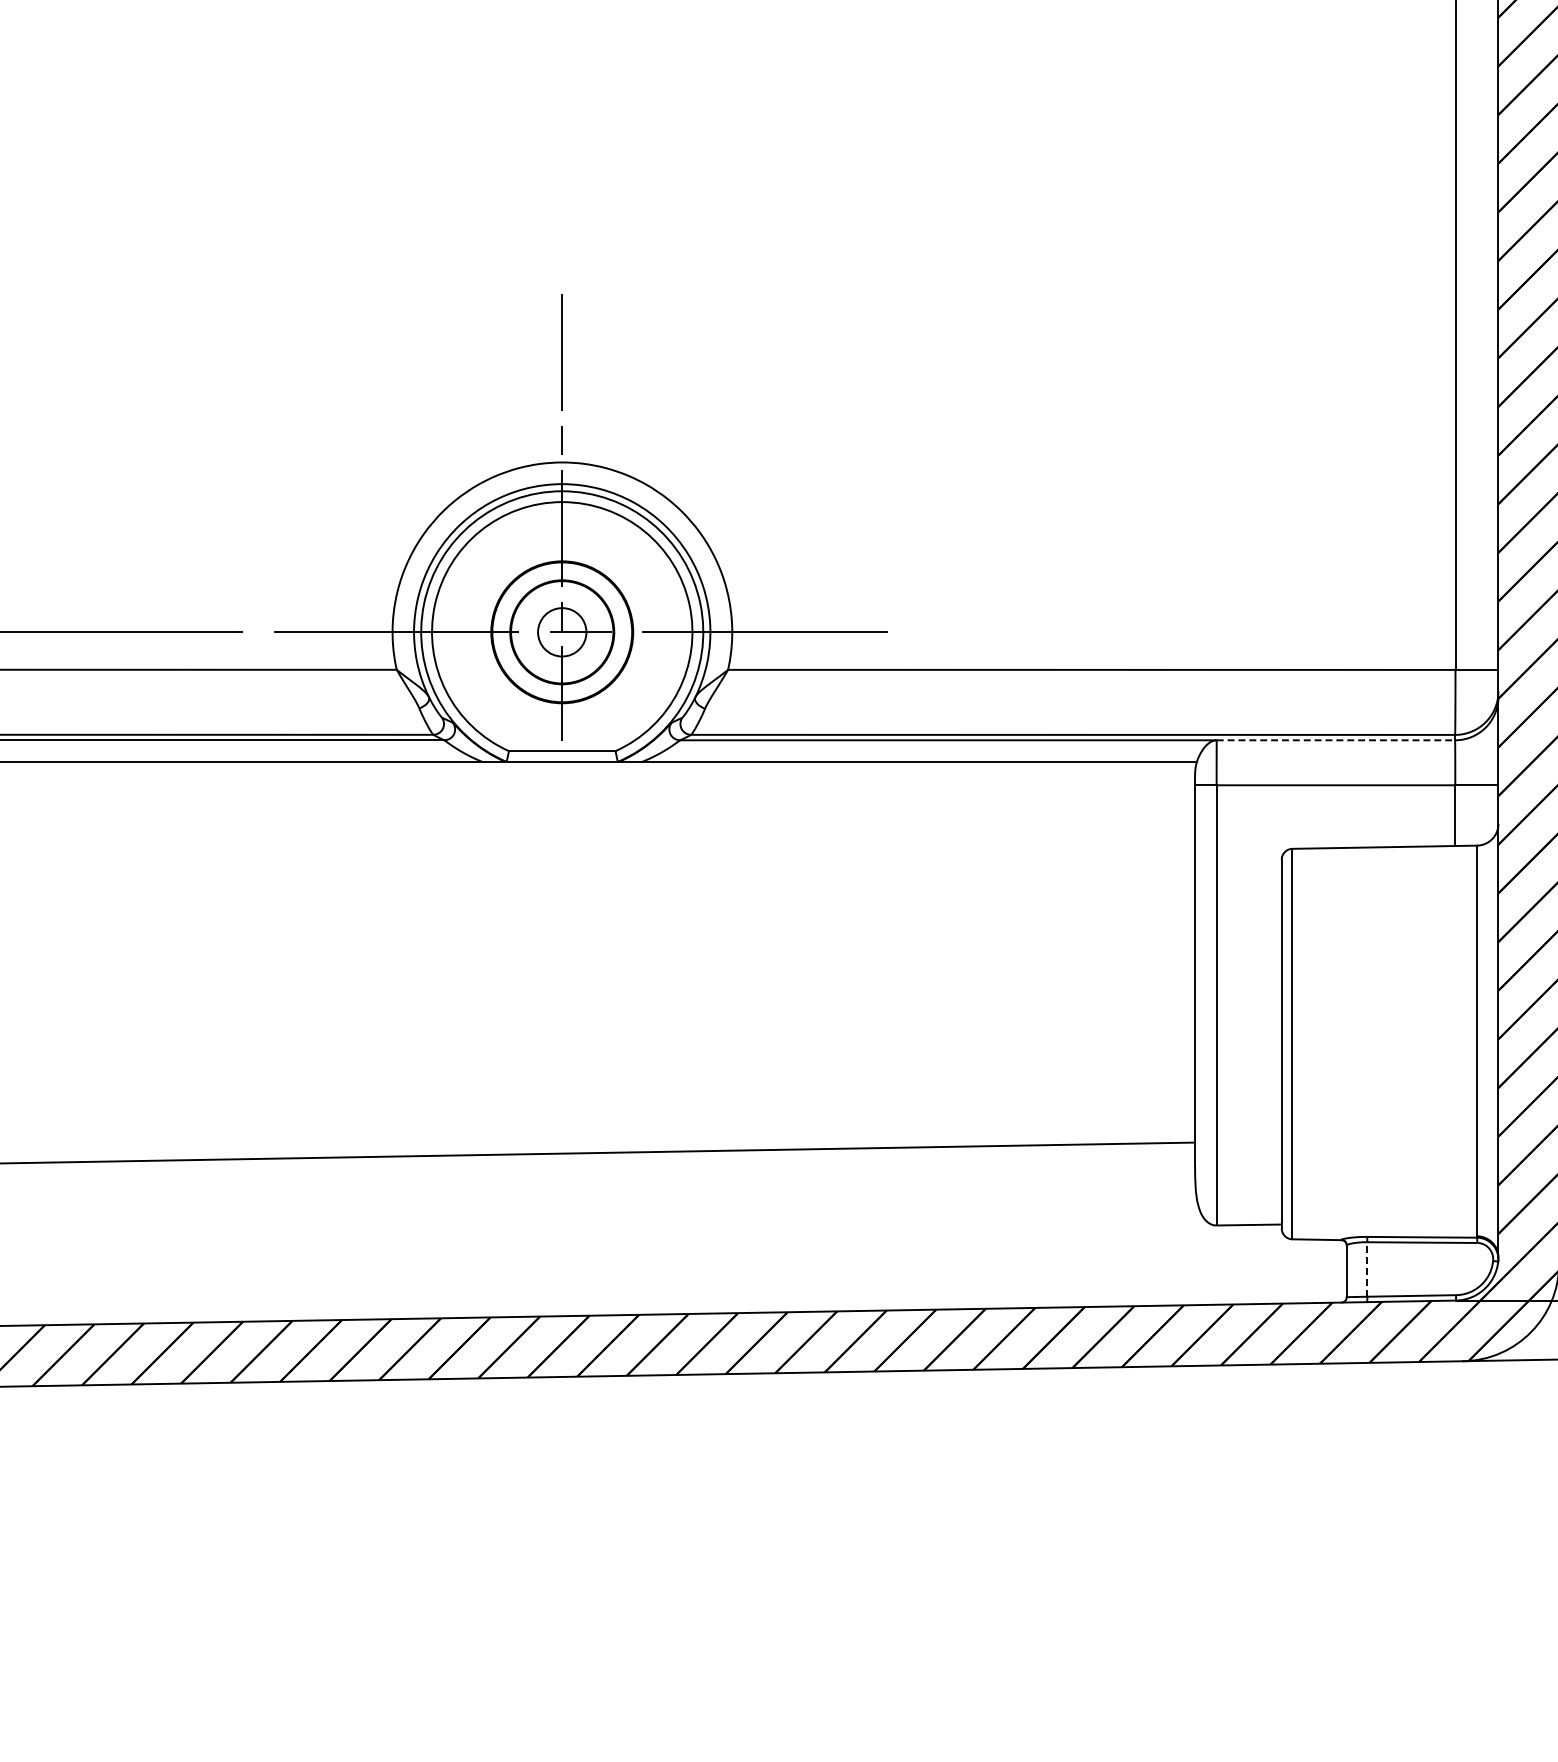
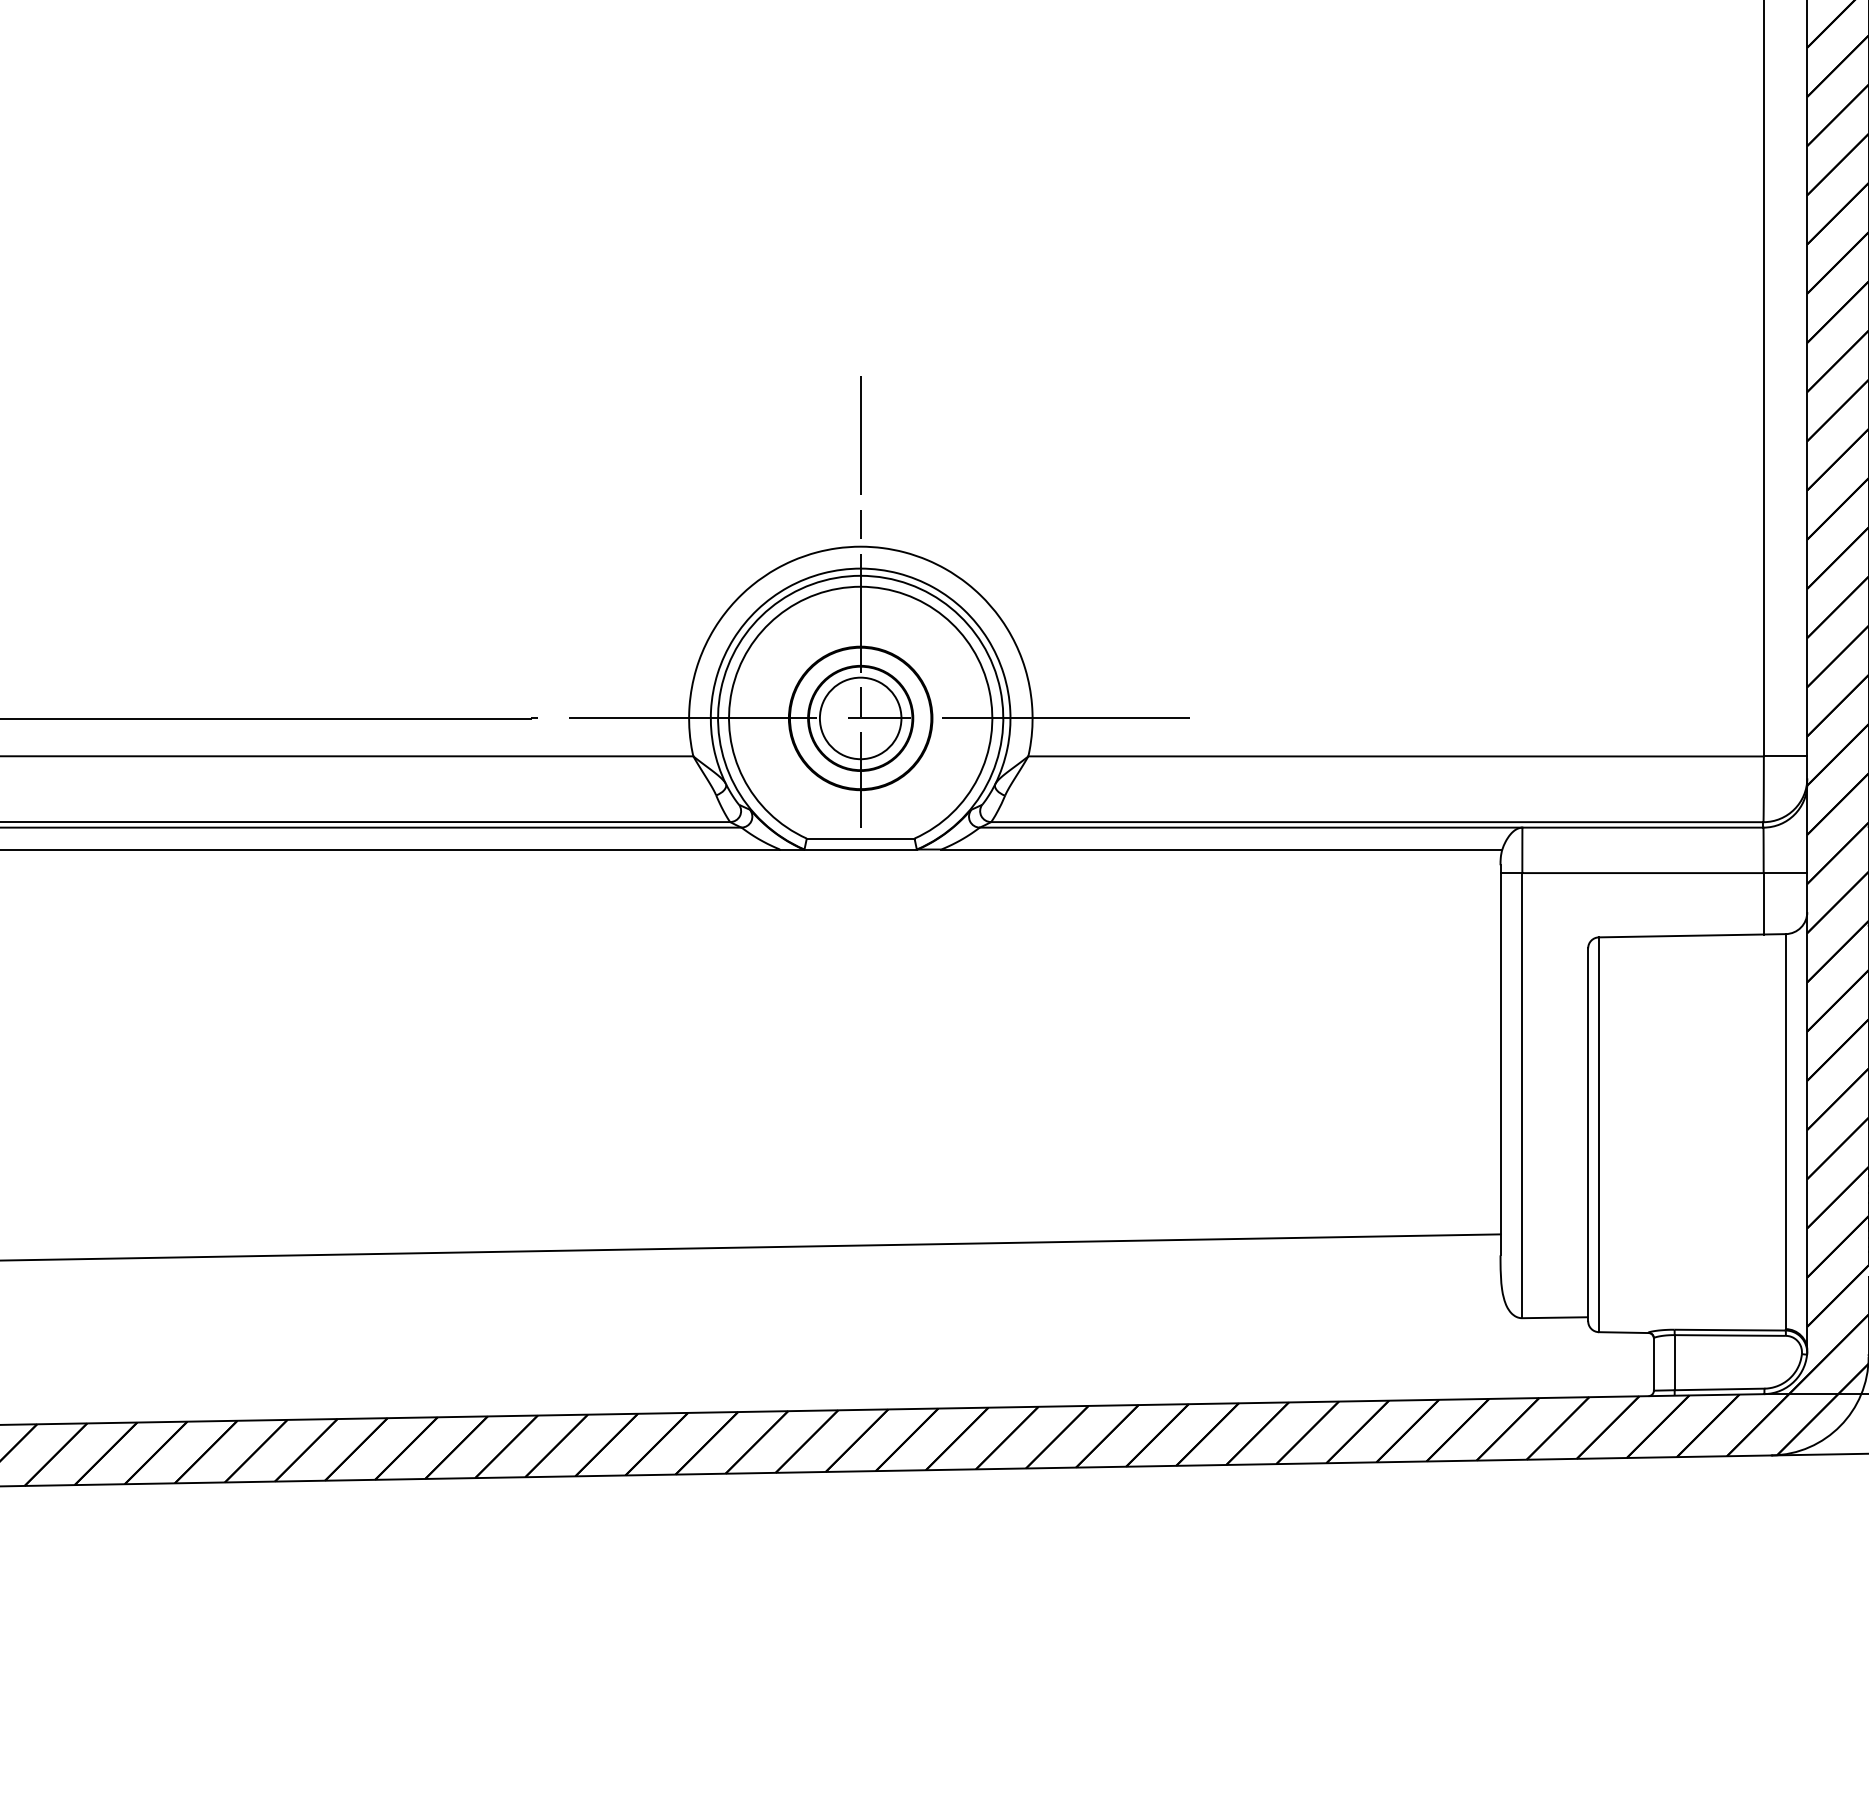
circle: (562, 632) -> (860, 718), size x1.67
line: (1335, 740) -> (1642, 827), dashed -> solid
line: (1367, 1269) -> (1674, 1362), dashed -> solid

